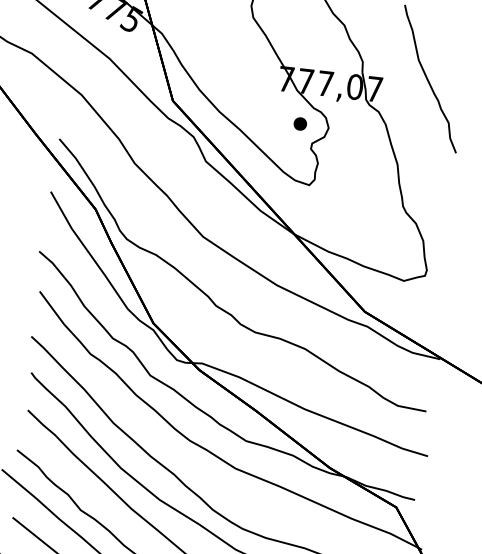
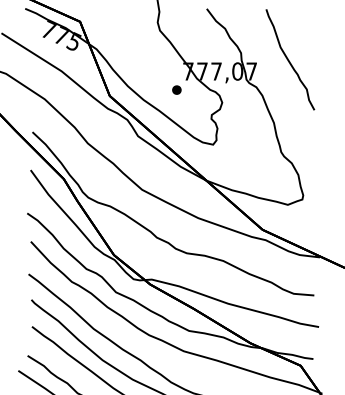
part: (299, 123) -> (176, 89), moved

